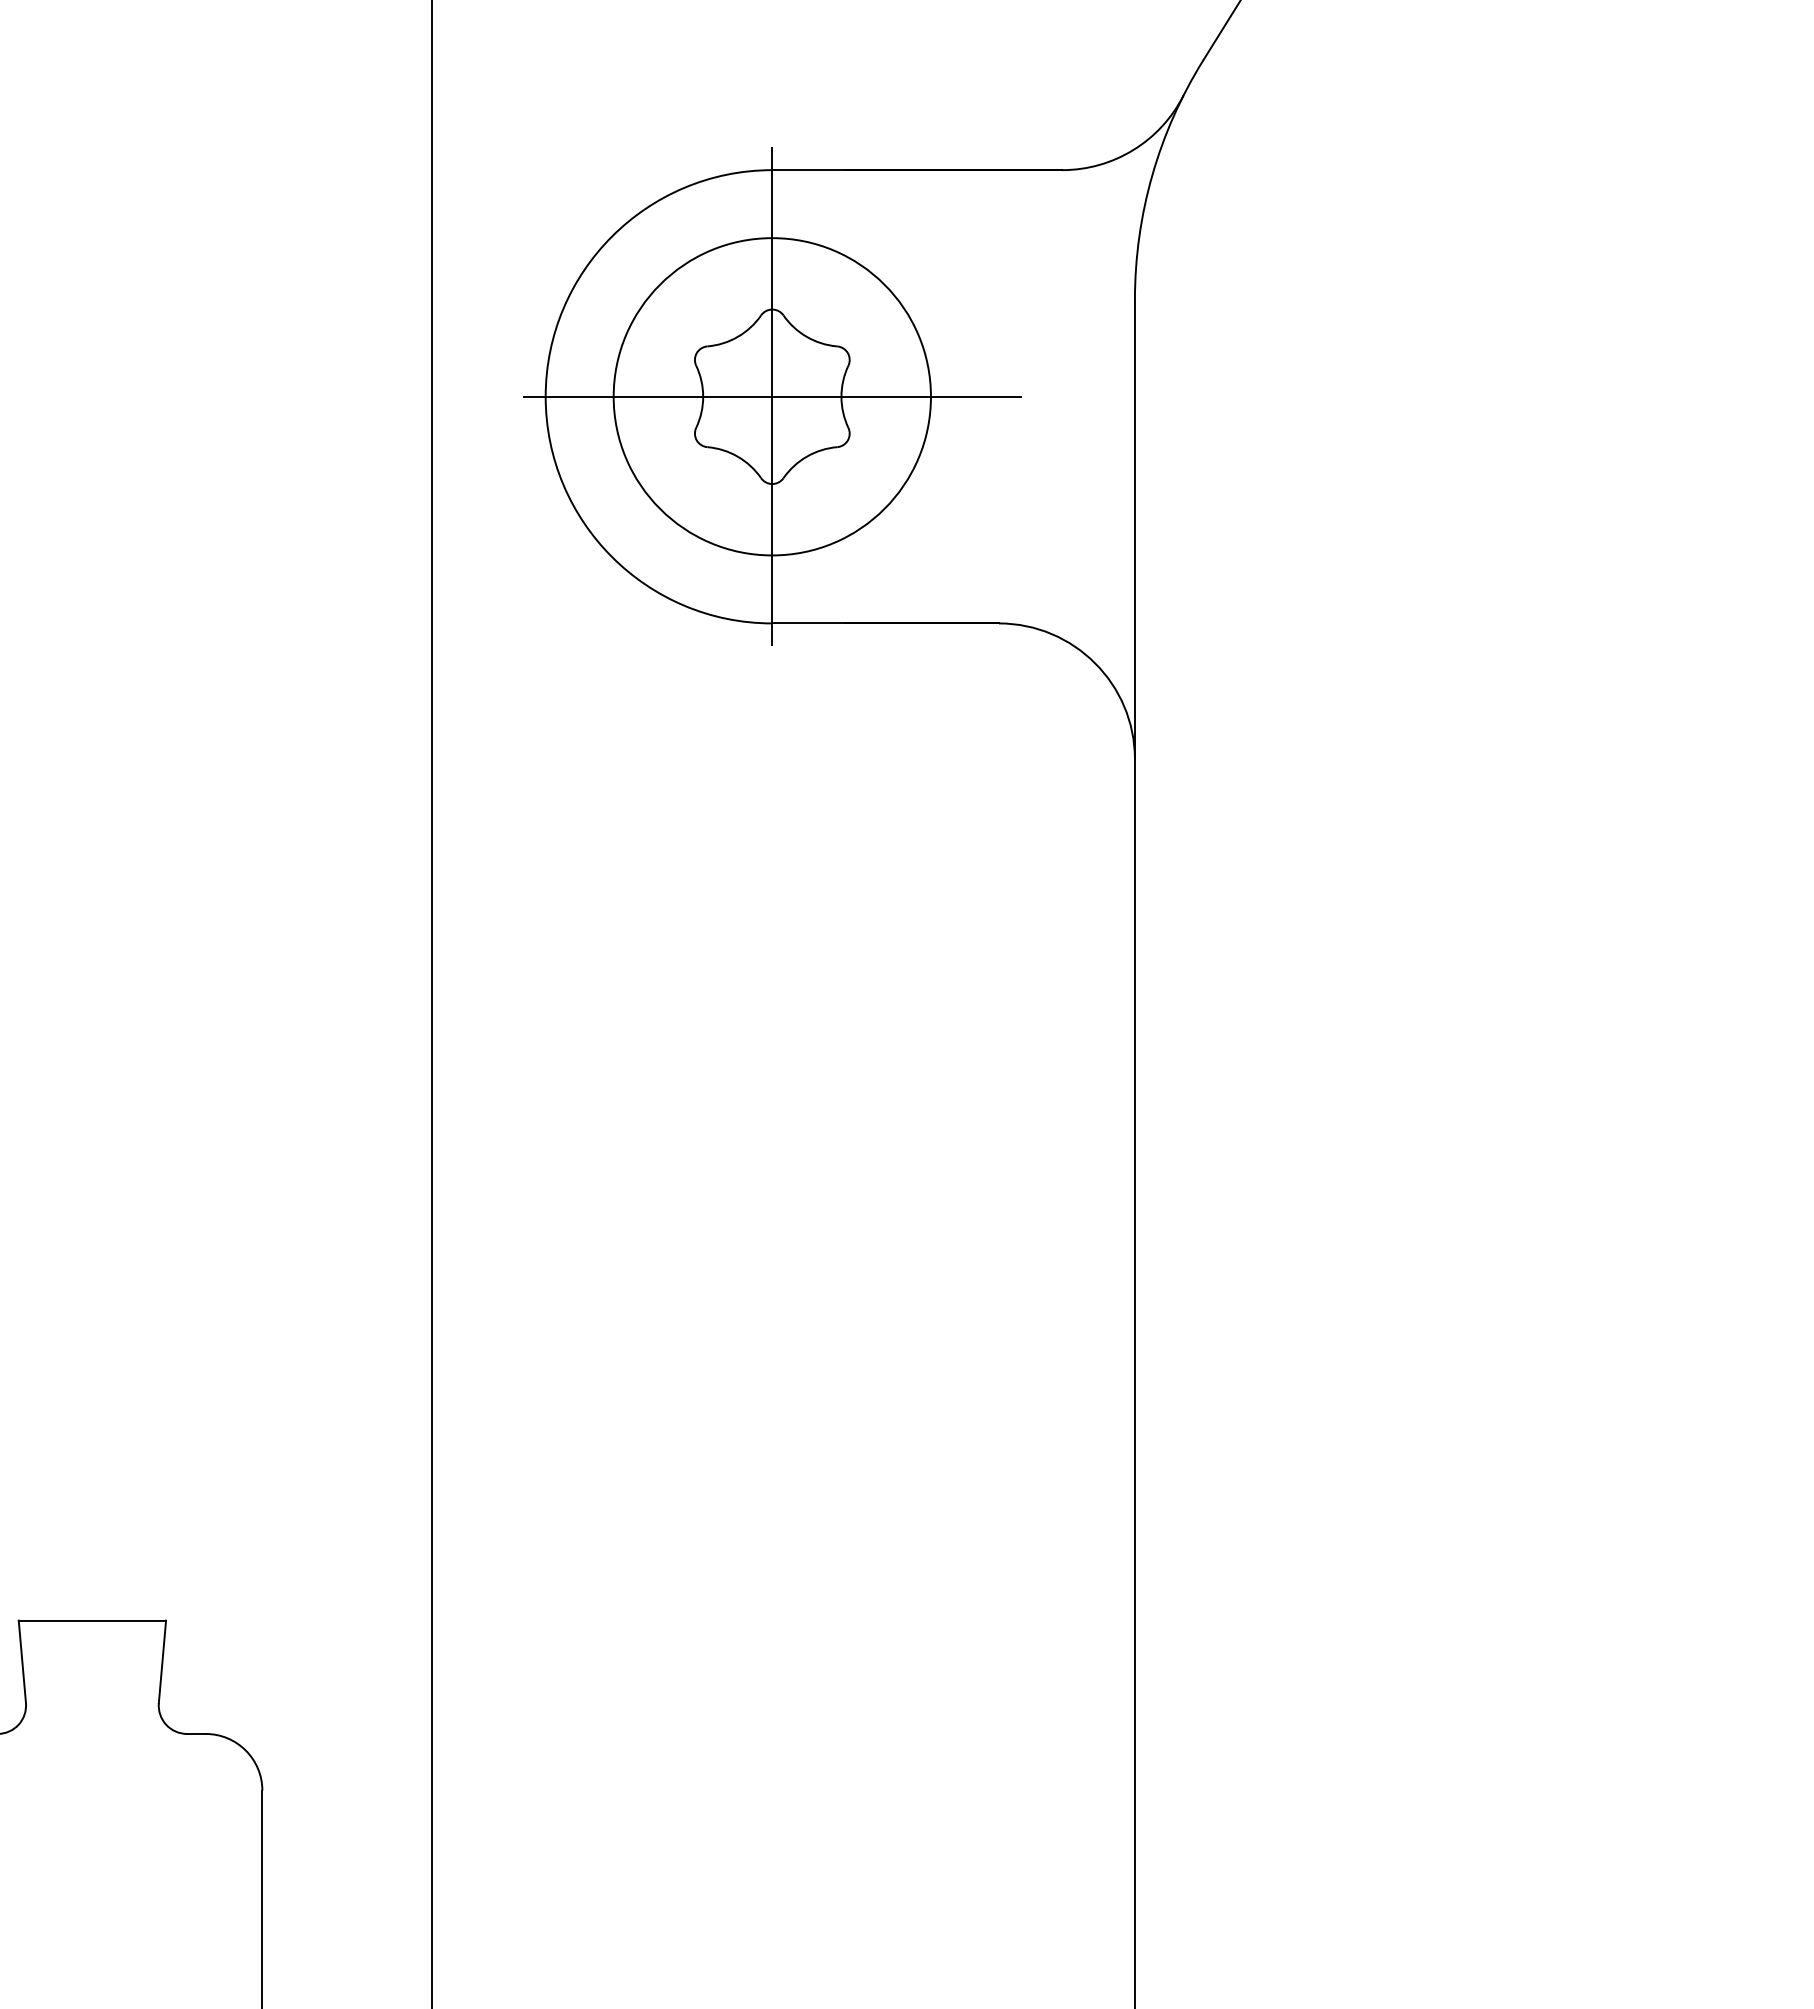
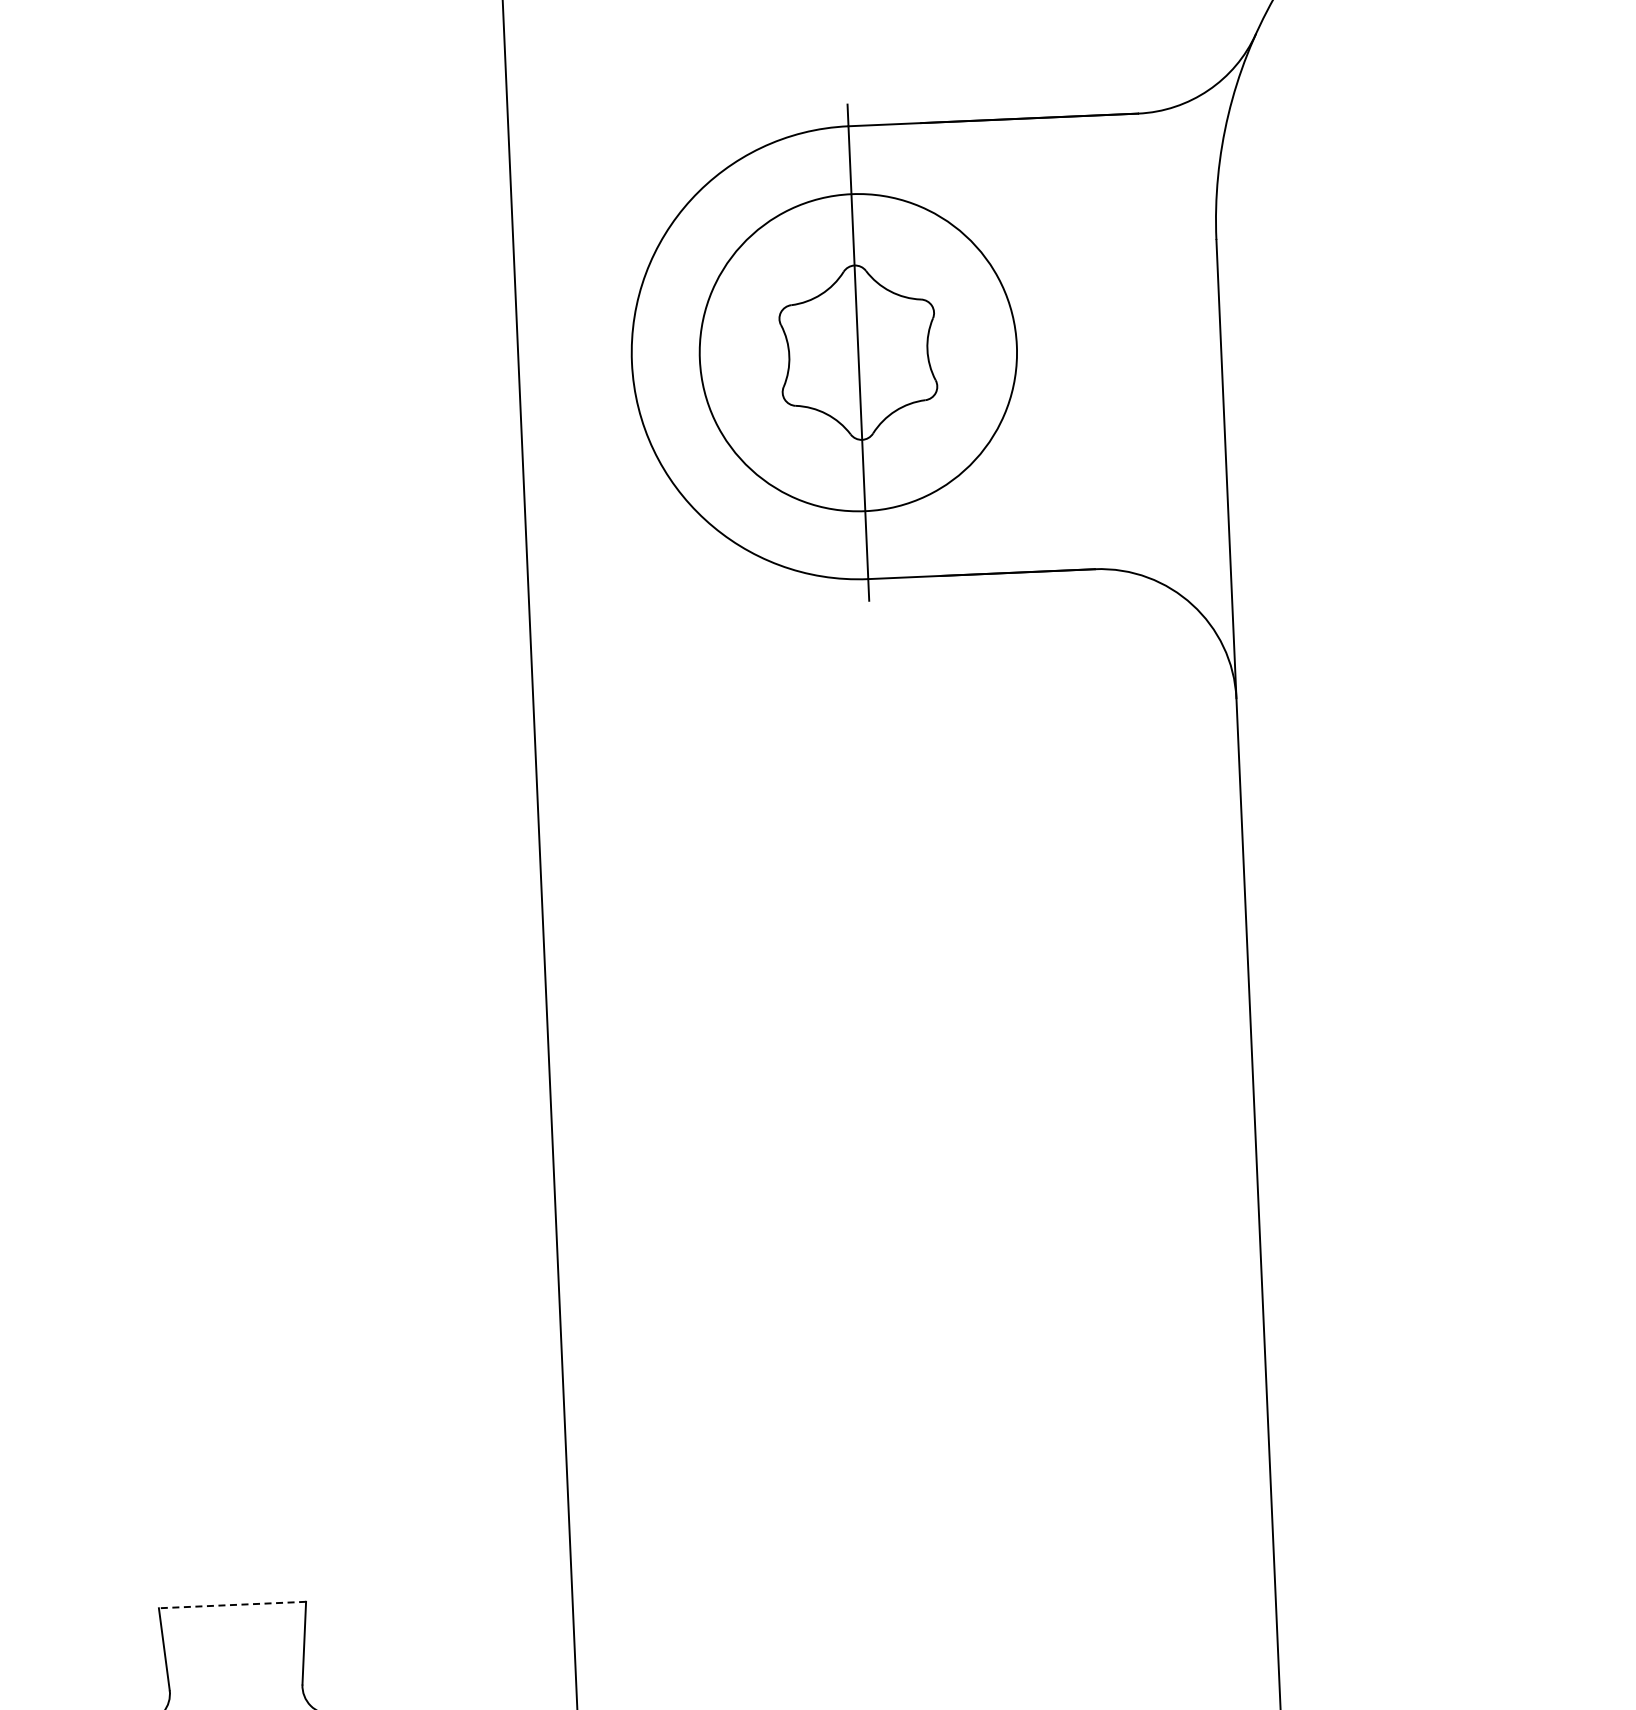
line: (772, 396) -> (858, 352), removed
line: (92, 1620) -> (232, 1604), solid -> dashed

